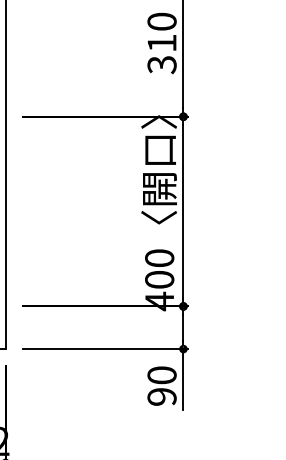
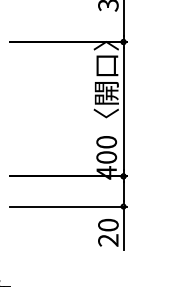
text: (161, 396) -> (107, 240), 90 -> 20

